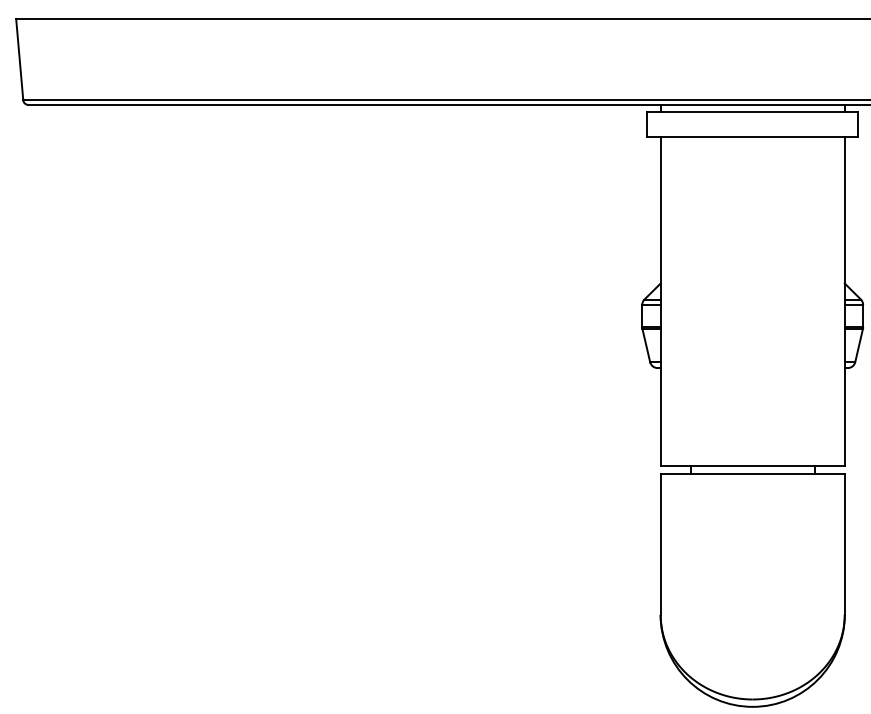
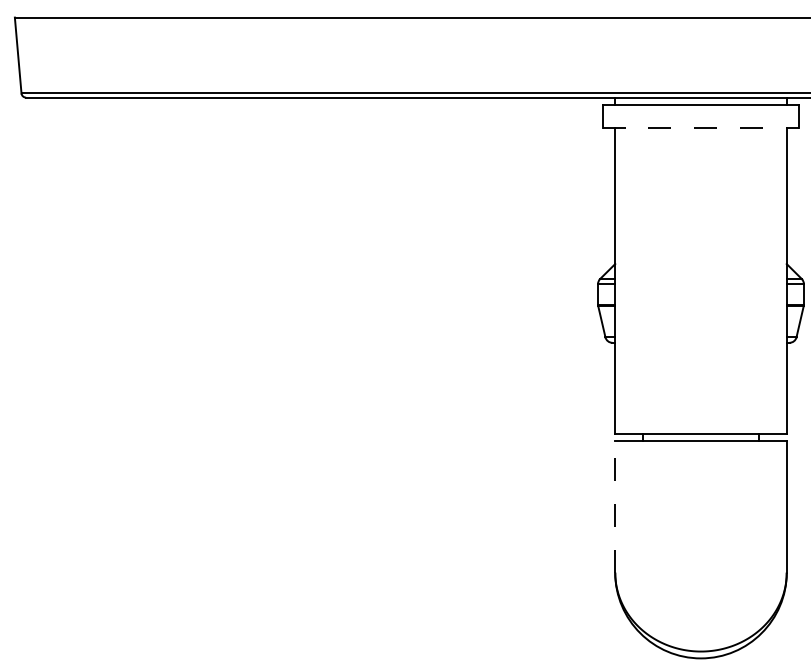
line: (753, 136) -> (701, 127), solid -> dashed
line: (660, 543) -> (615, 506), solid -> dashed

